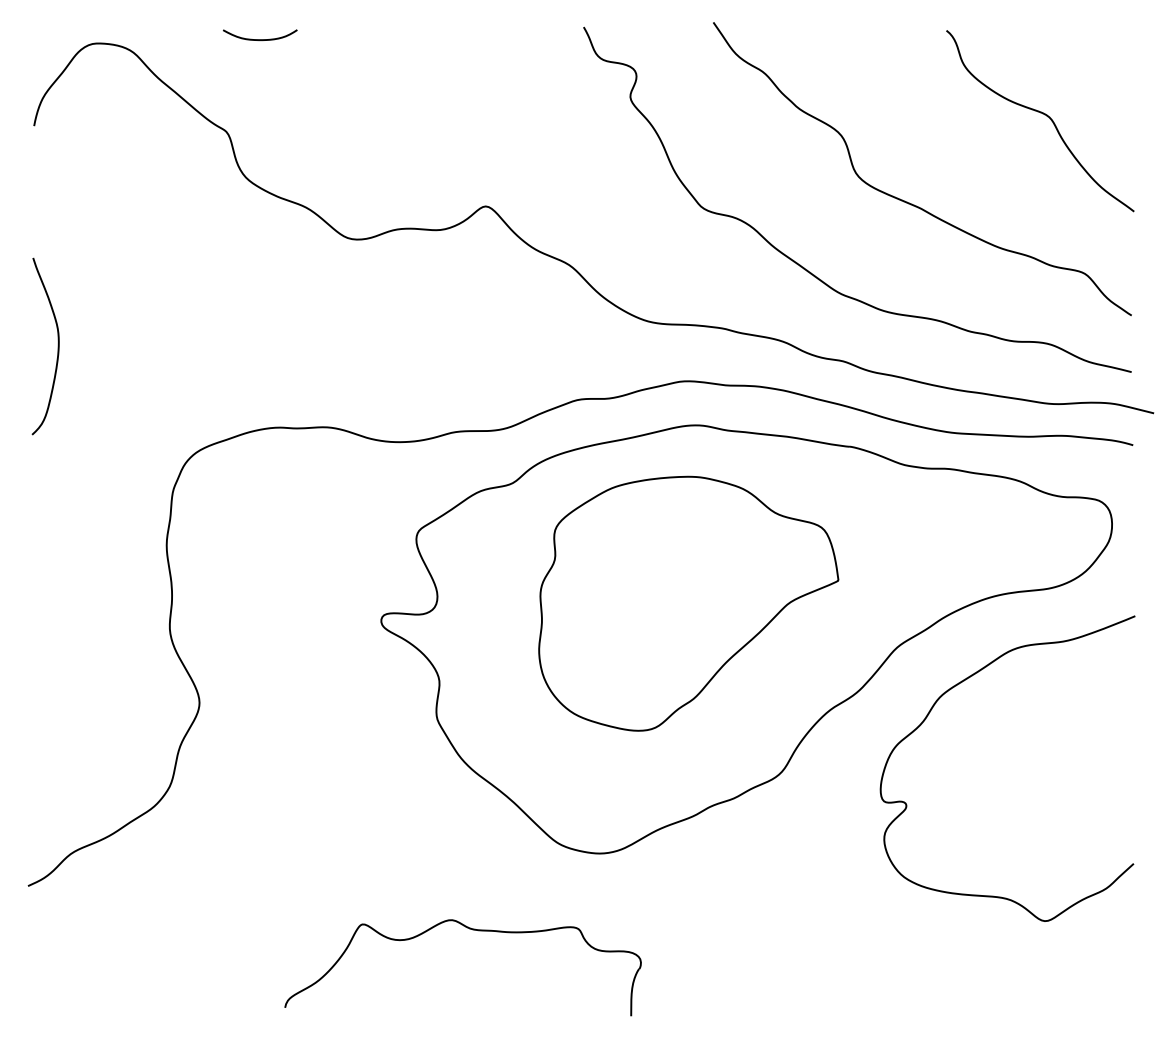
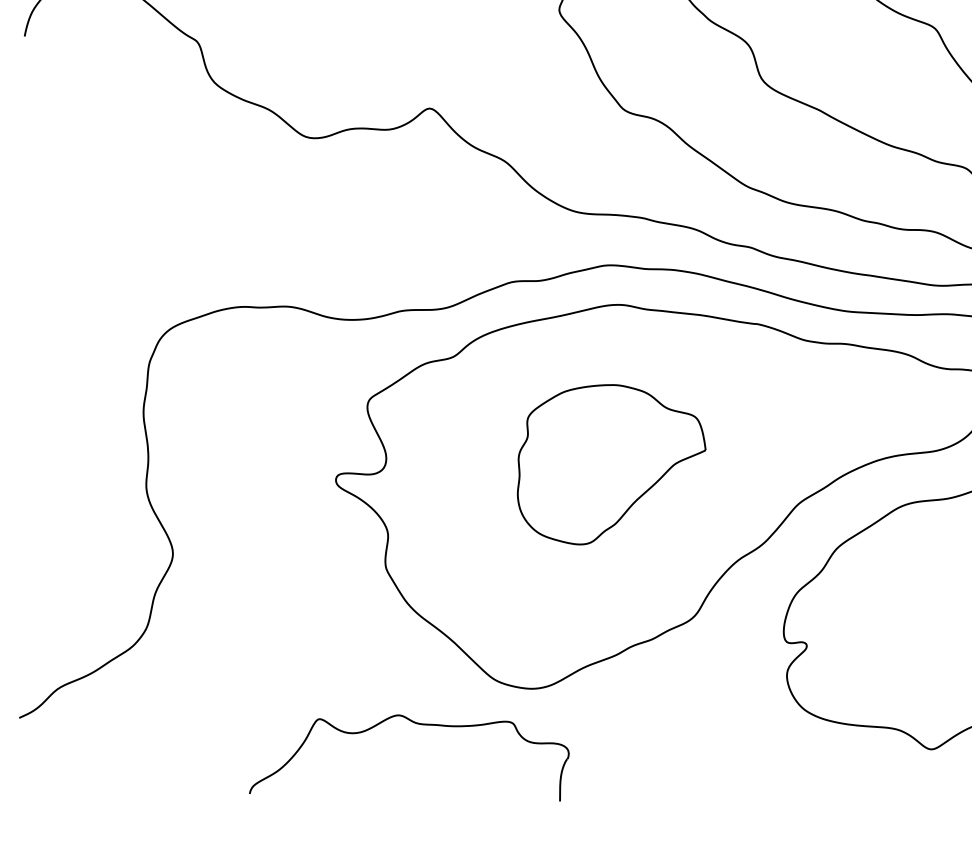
curve: (57, 346) -> (45, 234), removed
part: (688, 603) -> (611, 464), size x0.7
part: (472, 930) -> (417, 724), moved

